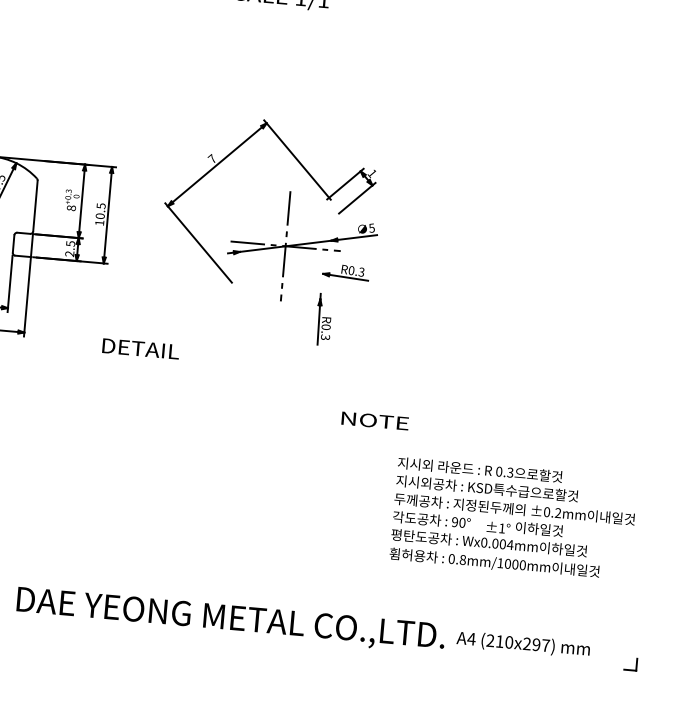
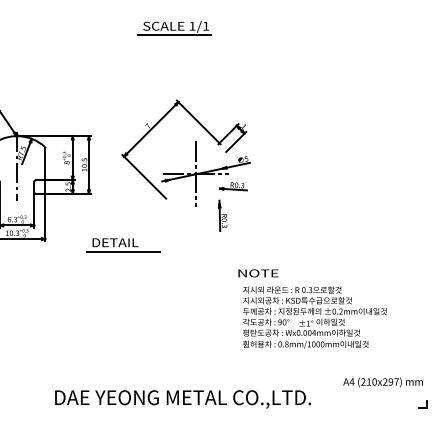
line: (269, 11) -> (174, 35), added
line: (152, 364) -> (123, 251), added
text: (513, 519) -> (314, 317), moved
text: (522, 644) -> (382, 382), moved

